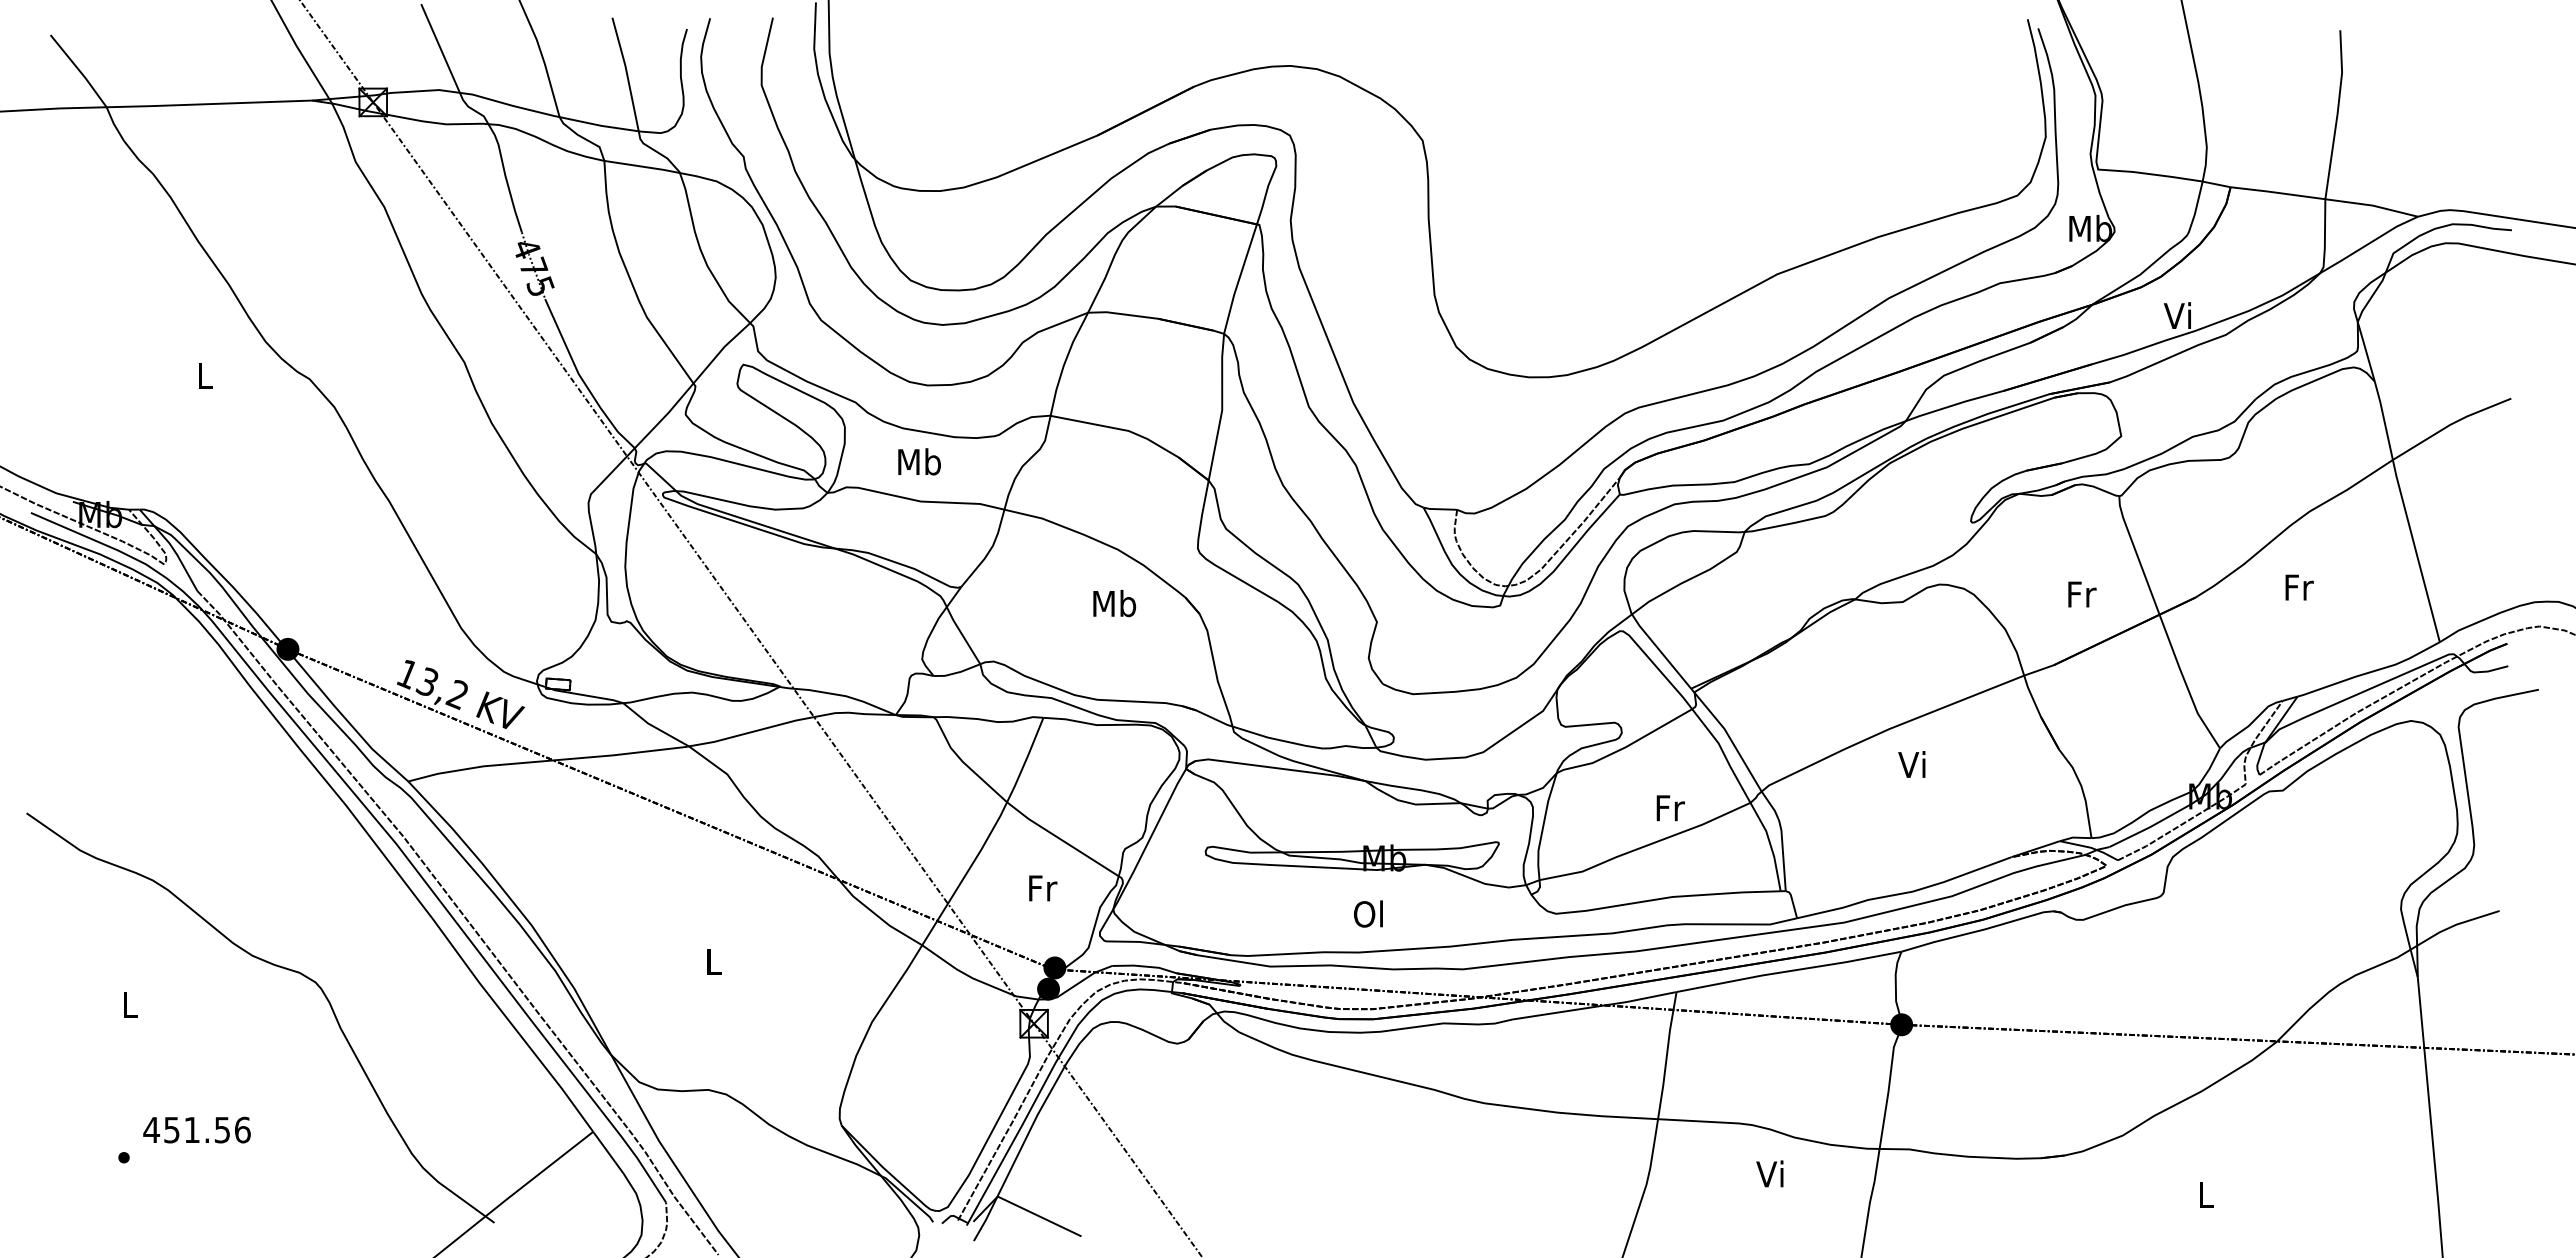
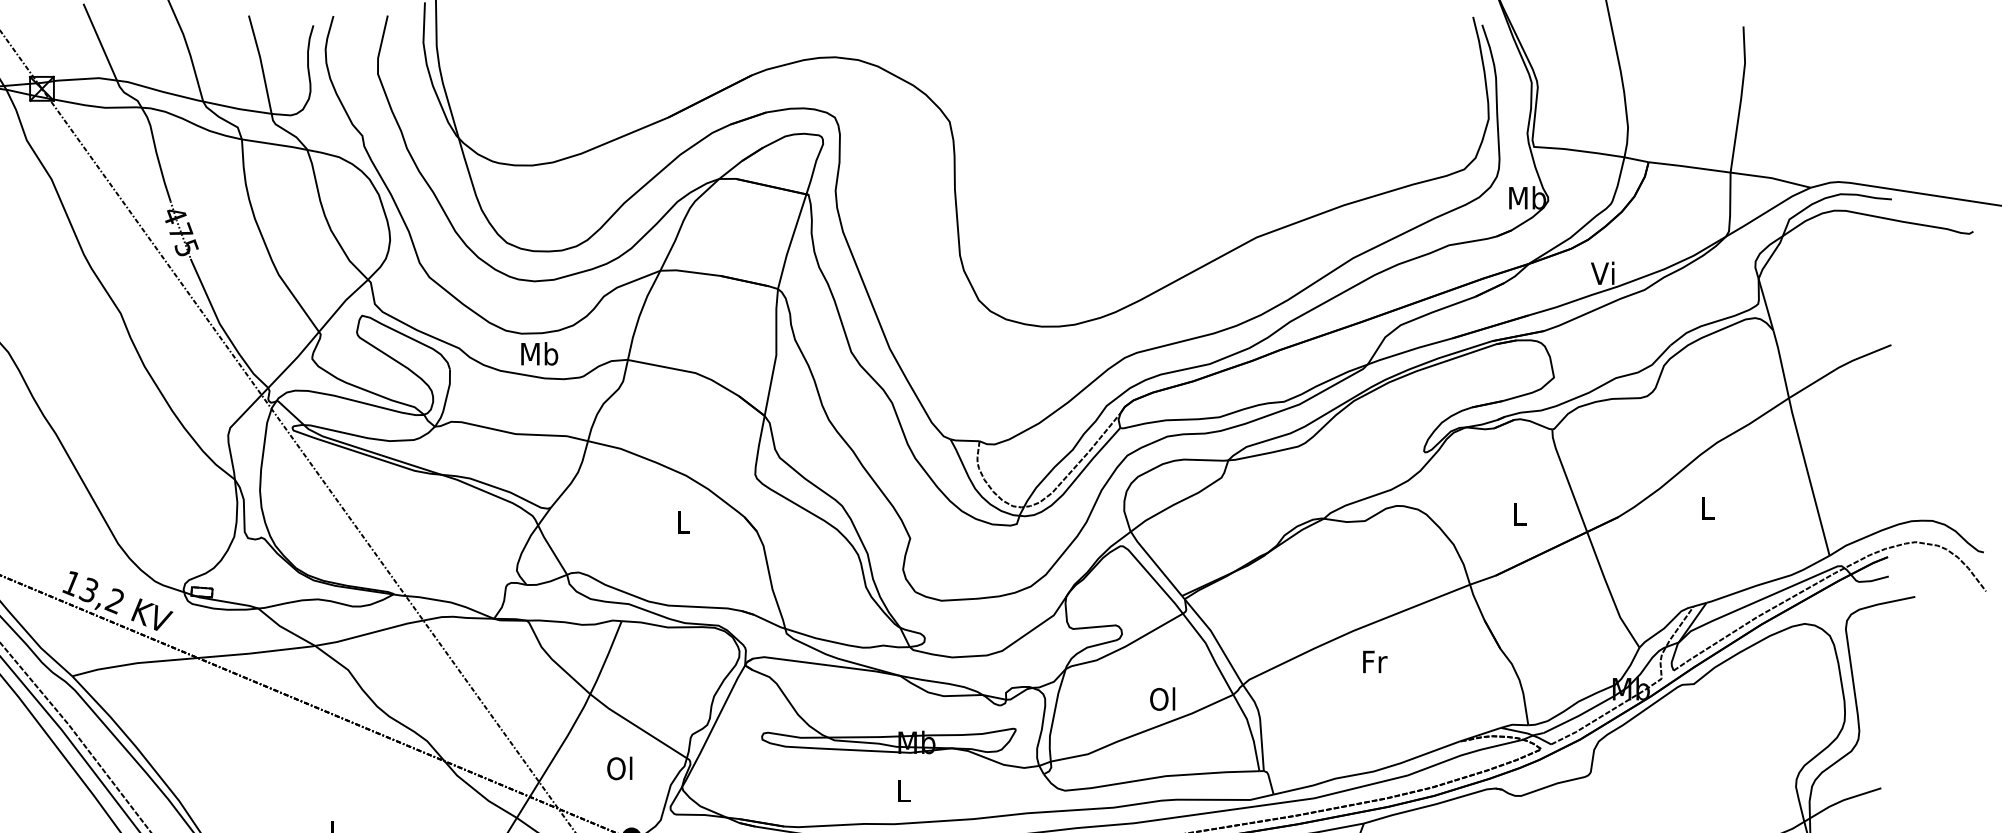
text: (919, 461) -> (539, 353), moved
text: (2299, 587) -> (1708, 508), Fr -> L
text: (2082, 594) -> (1520, 514), Fr -> L
text: (1114, 603) -> (683, 522), Mb -> L
text: (1913, 764) -> (1374, 661), Vi -> Fr
text: (1669, 807) -> (1163, 698), Fr -> Ol
text: (1041, 887) -> (620, 767), Fr -> Ol
text: (1368, 913) -> (902, 790), Ol -> L

